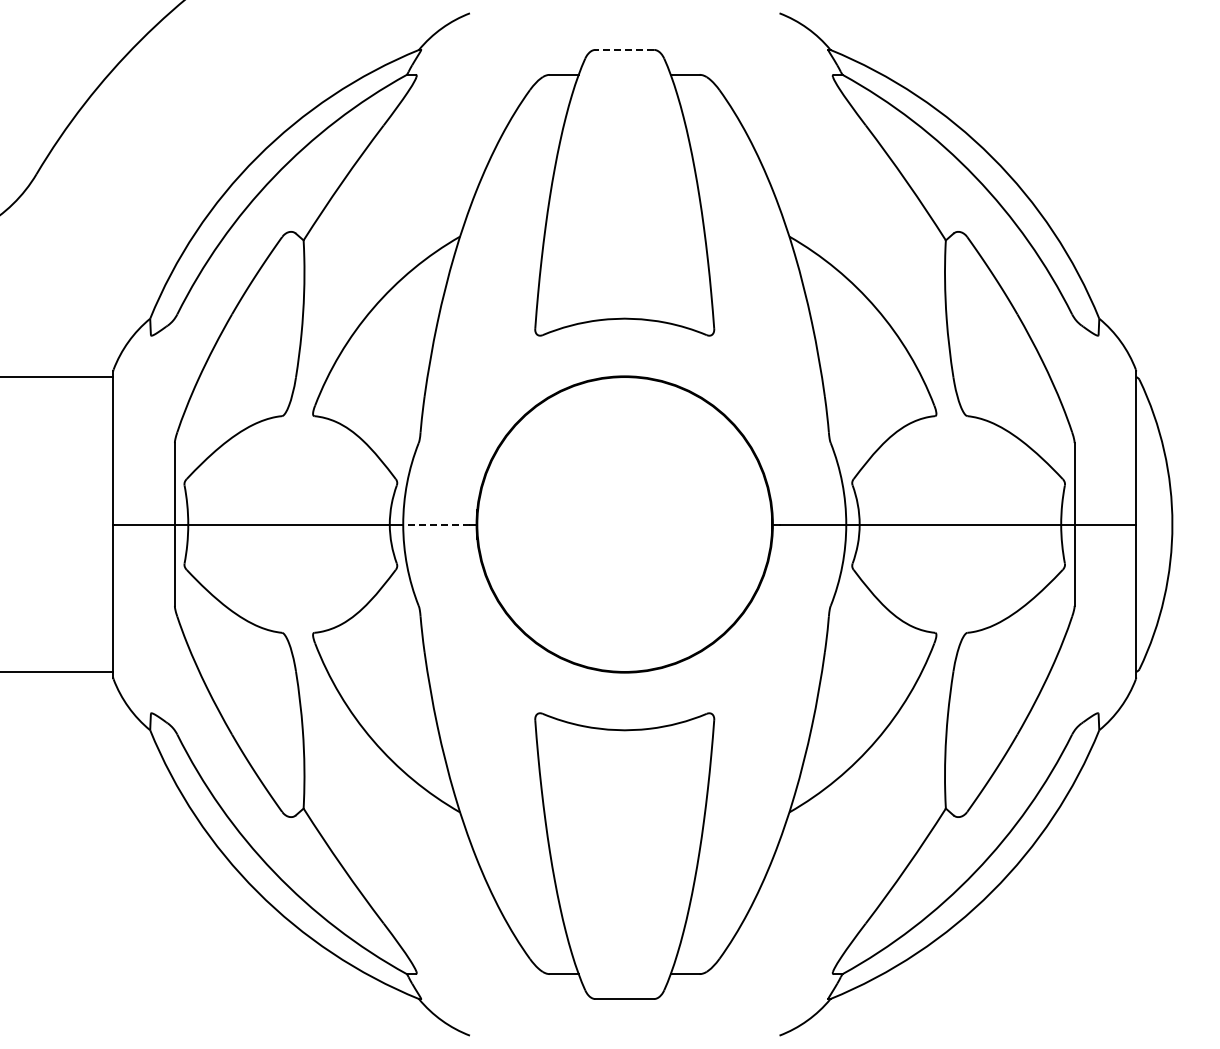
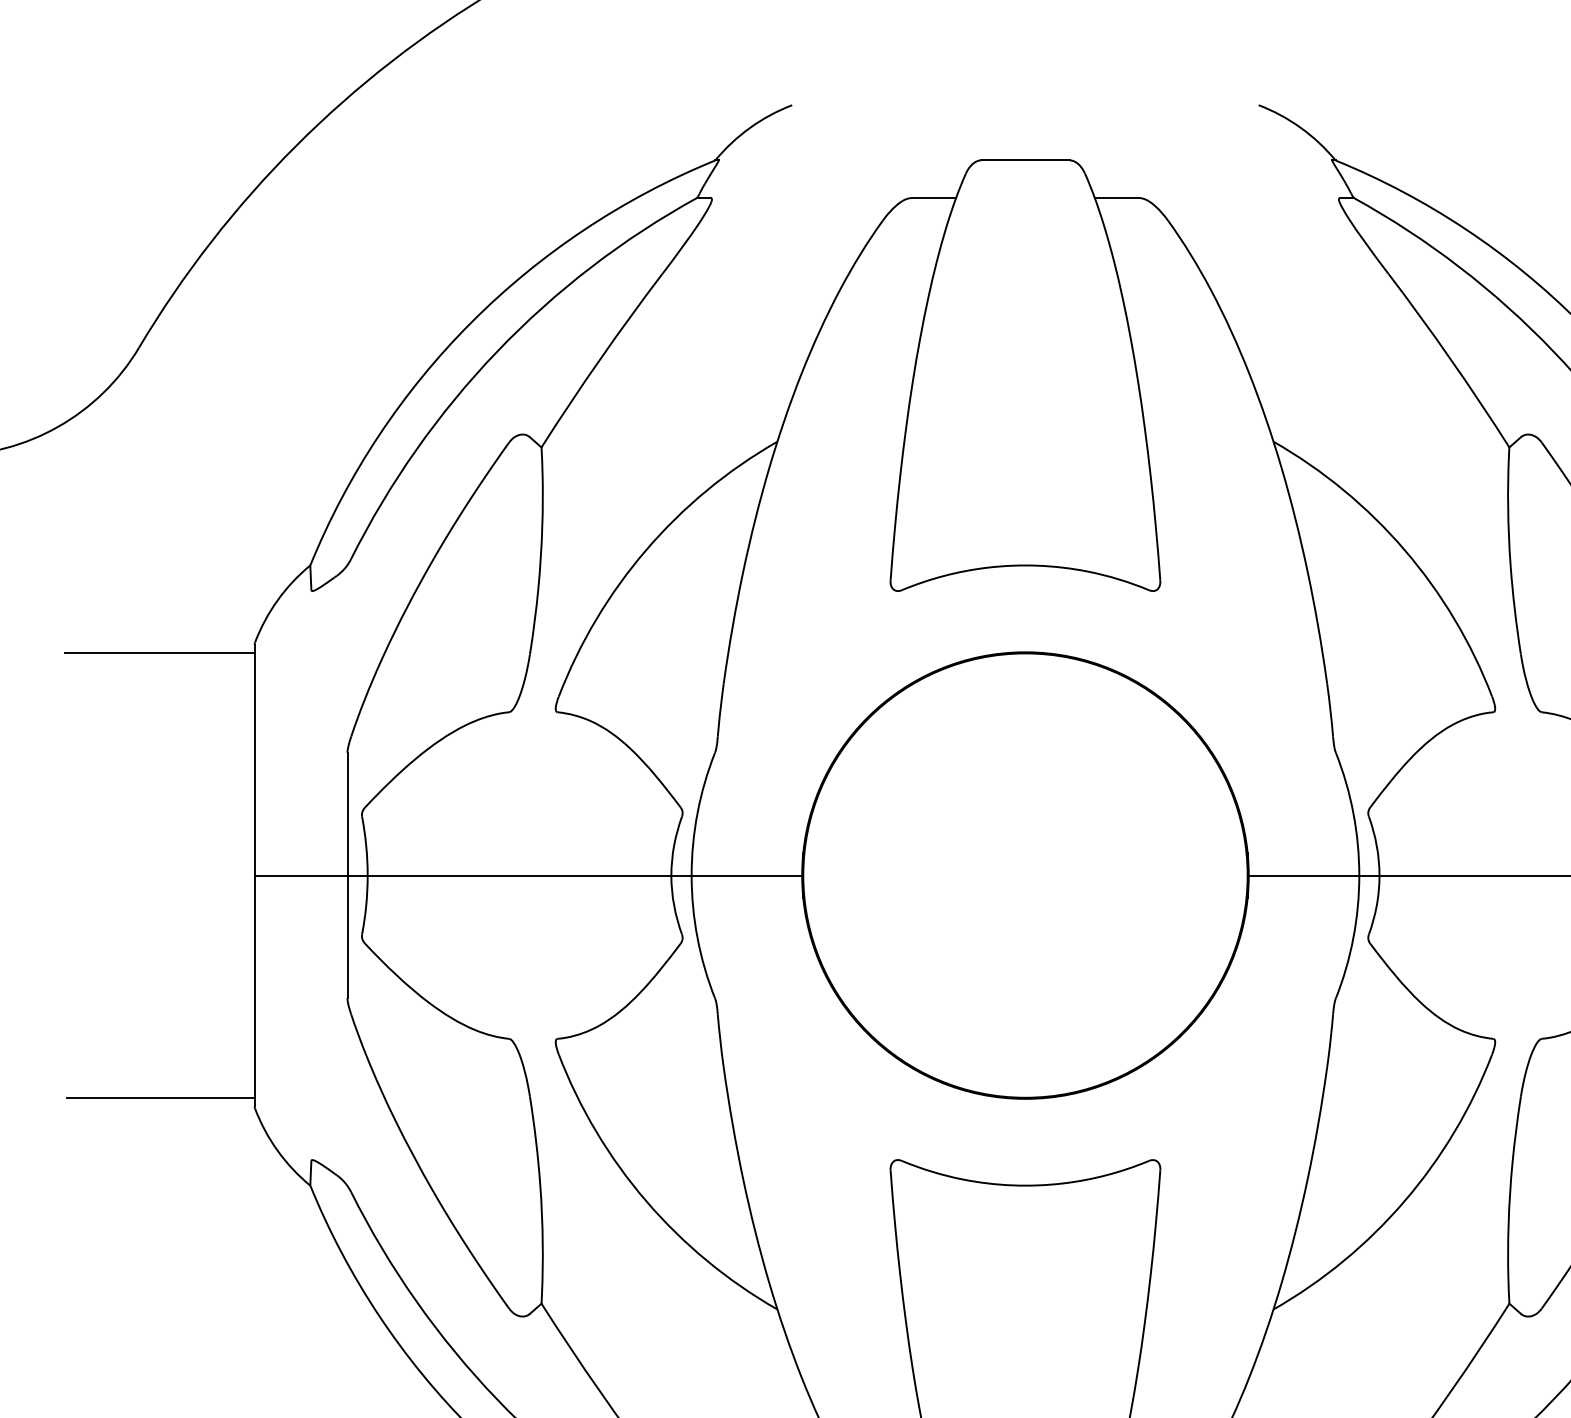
line: (624, 49) -> (1025, 159), dashed -> solid
line: (436, 524) -> (741, 875), dashed -> solid

